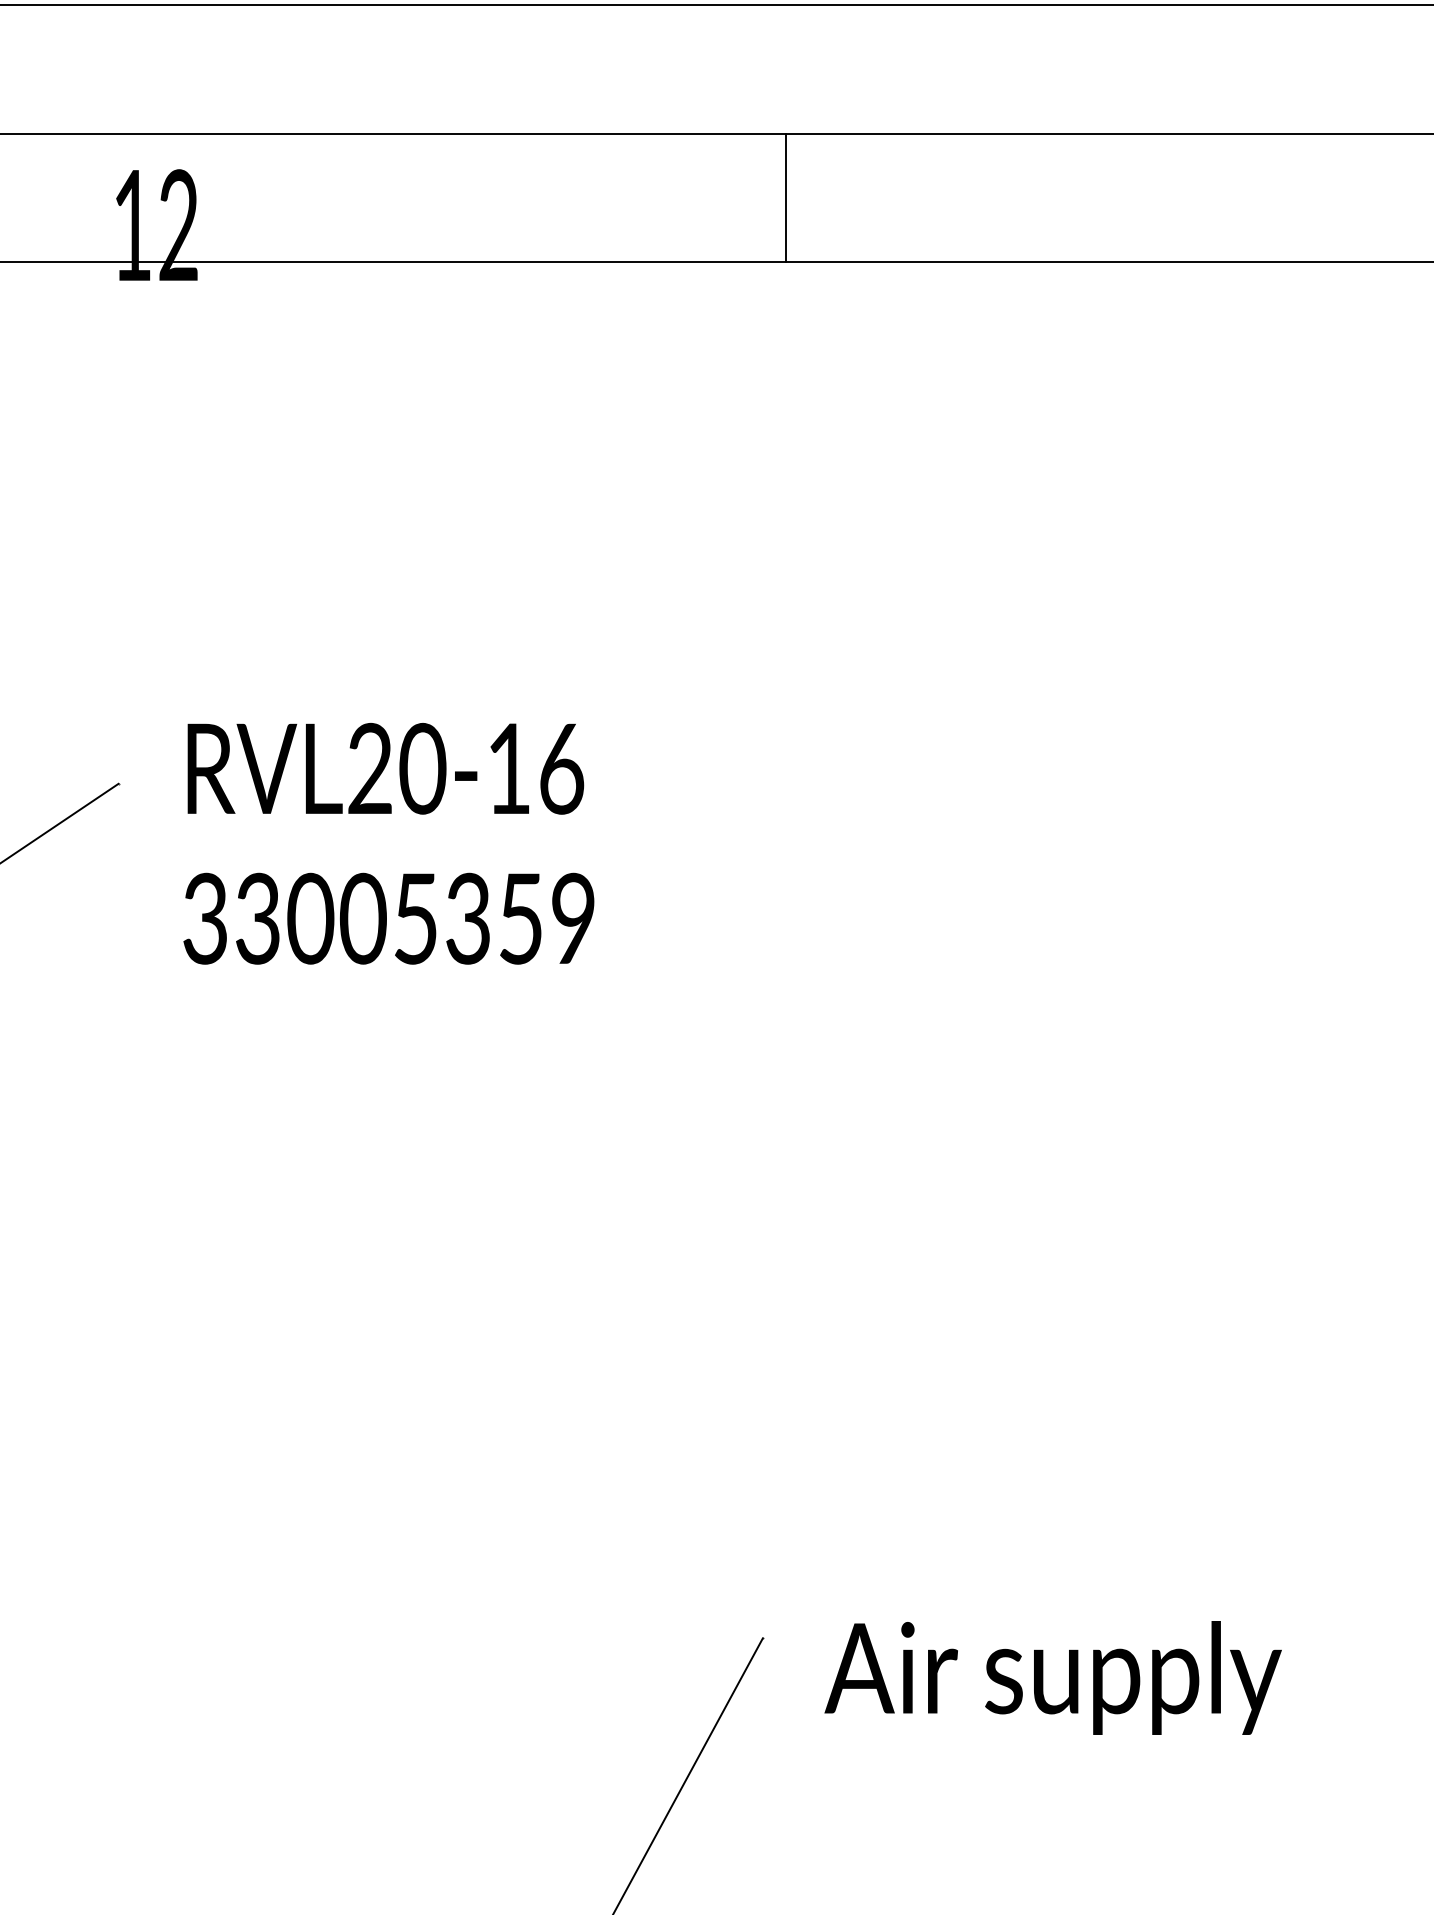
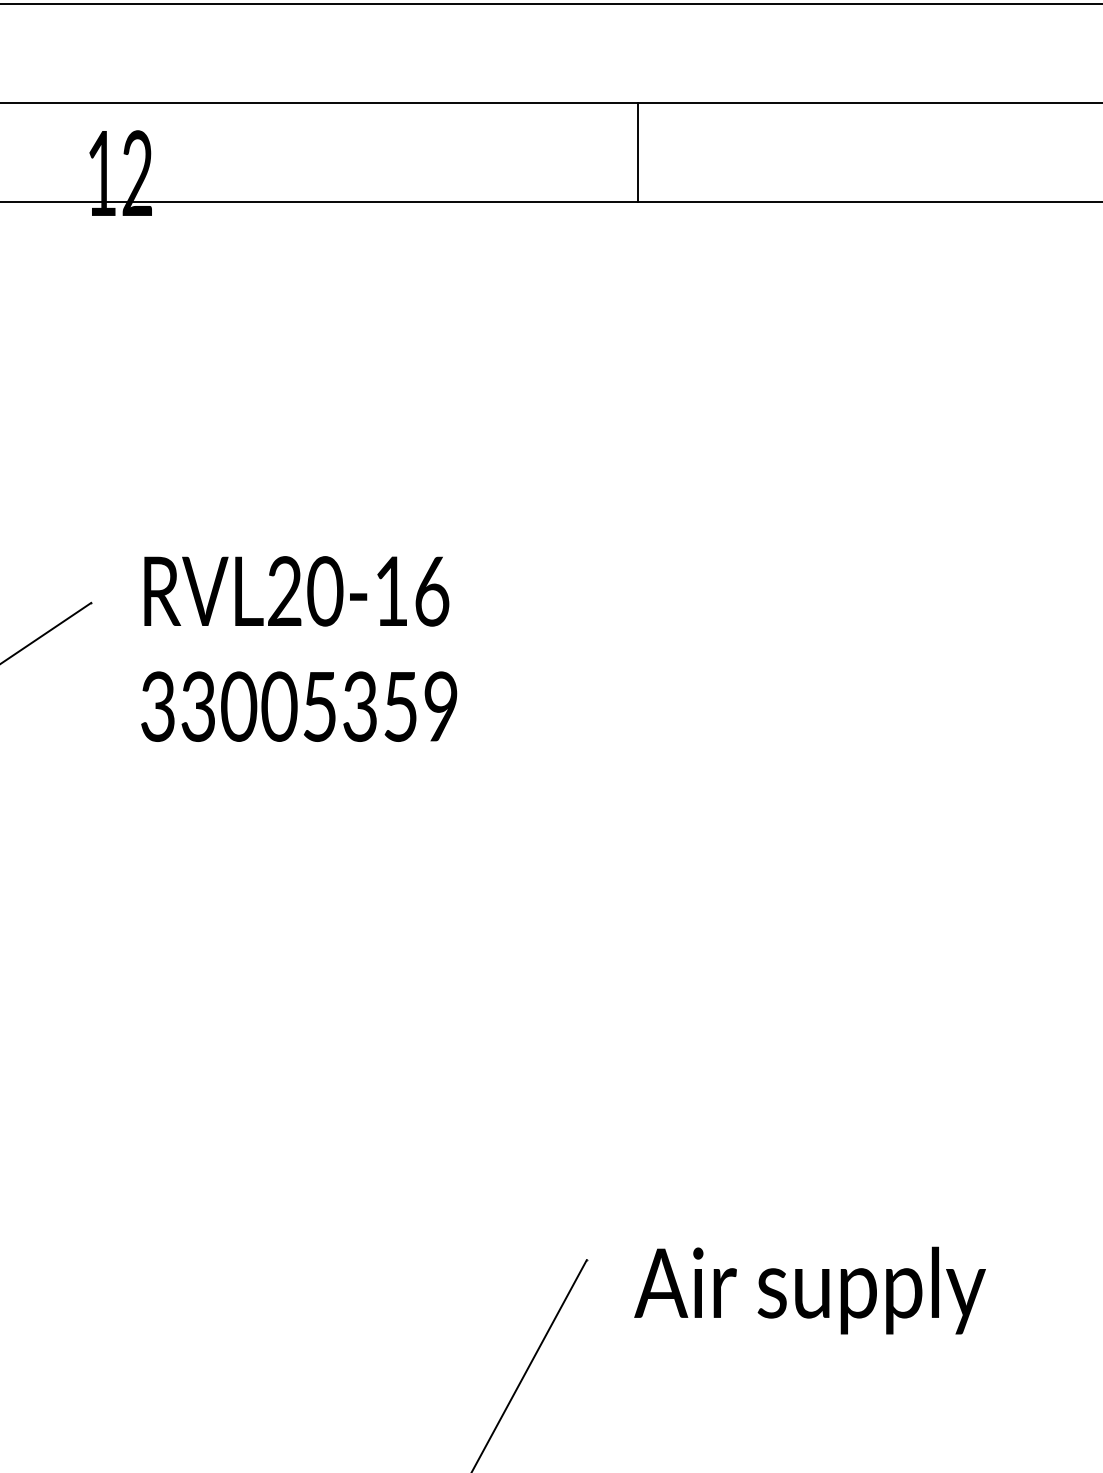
line: (785, 197) -> (638, 151), moved

